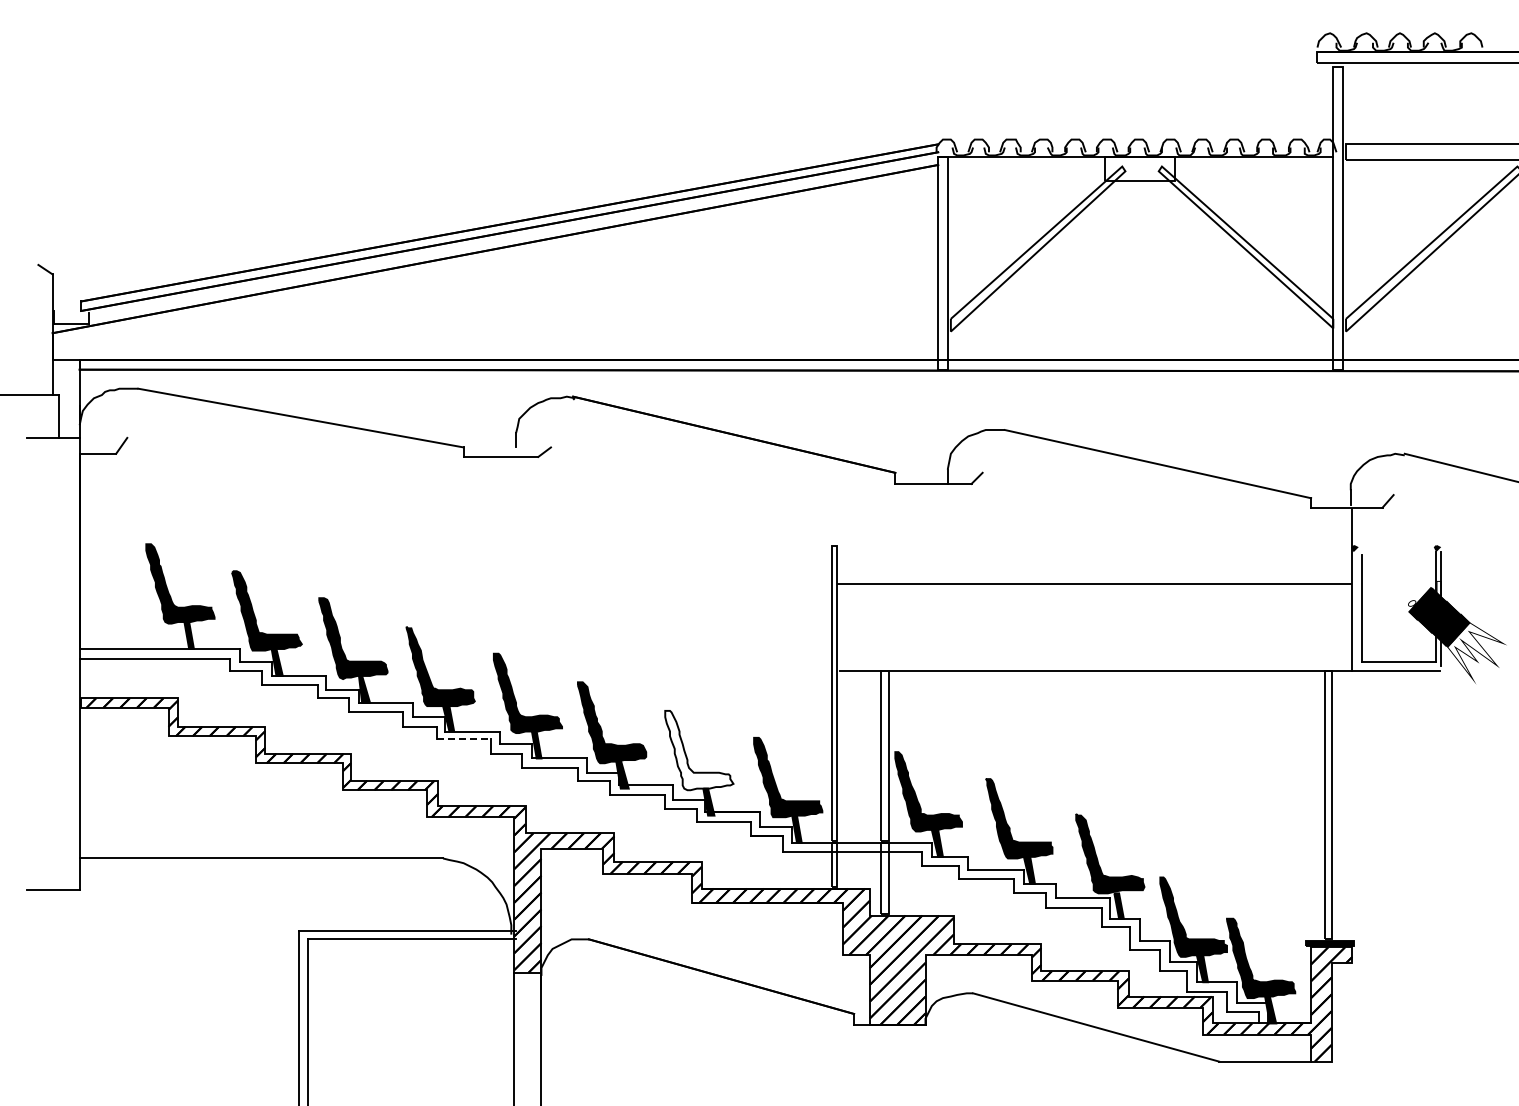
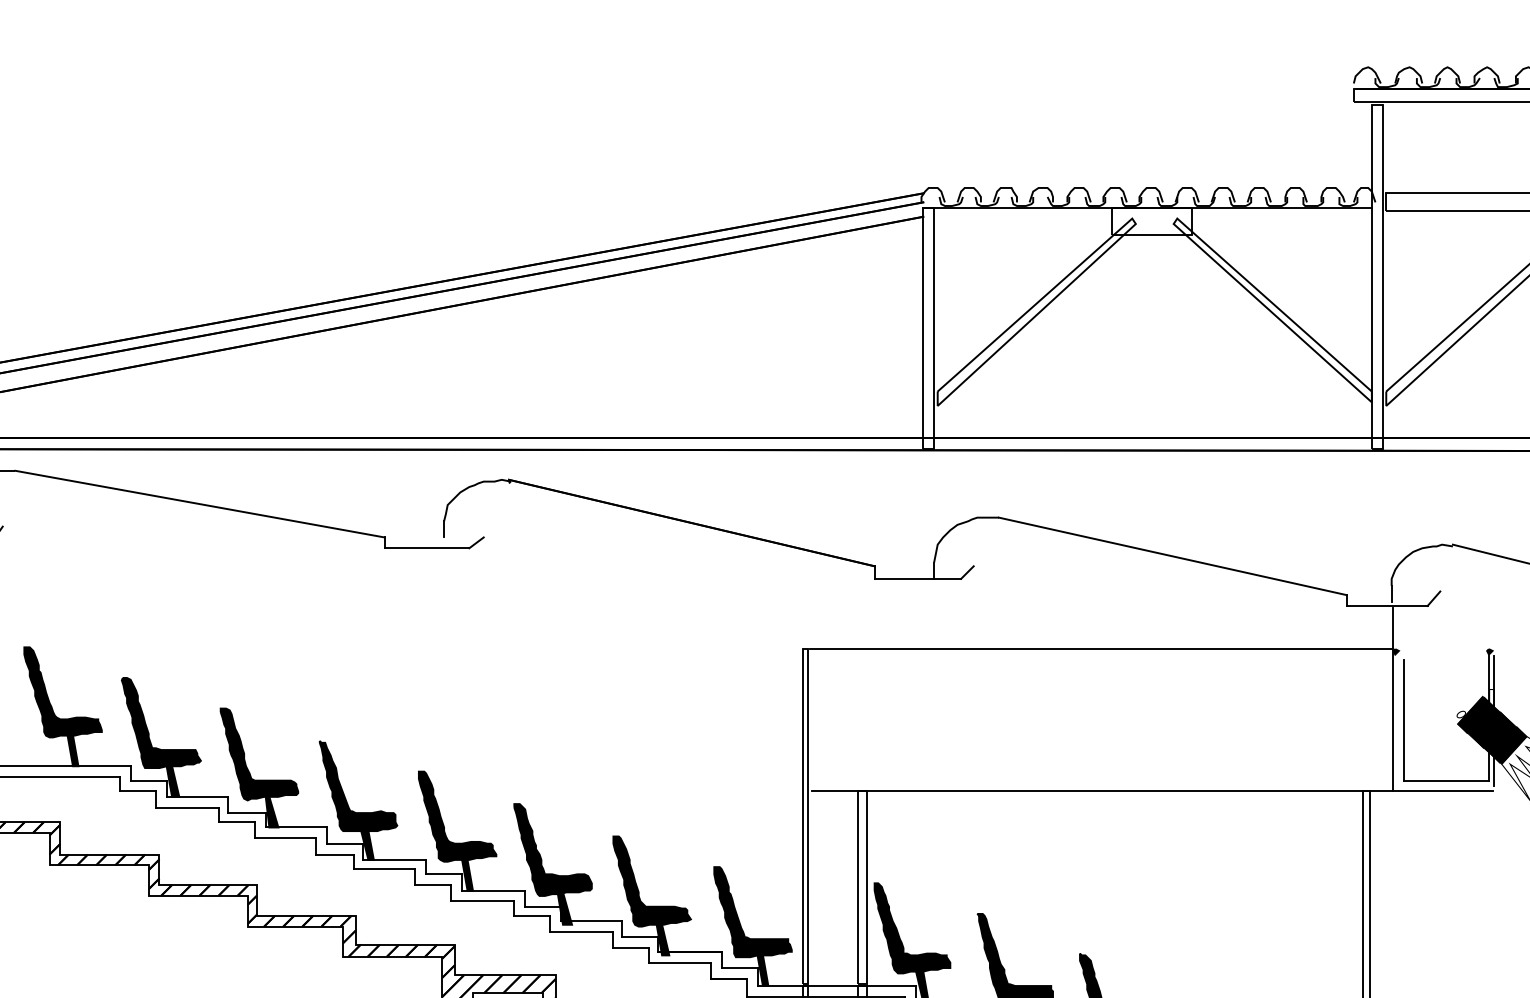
line: (1094, 583) -> (1100, 648), moved
line: (463, 739) -> (384, 868), dashed -> solid
fill: (699, 750) -> (652, 881), added

